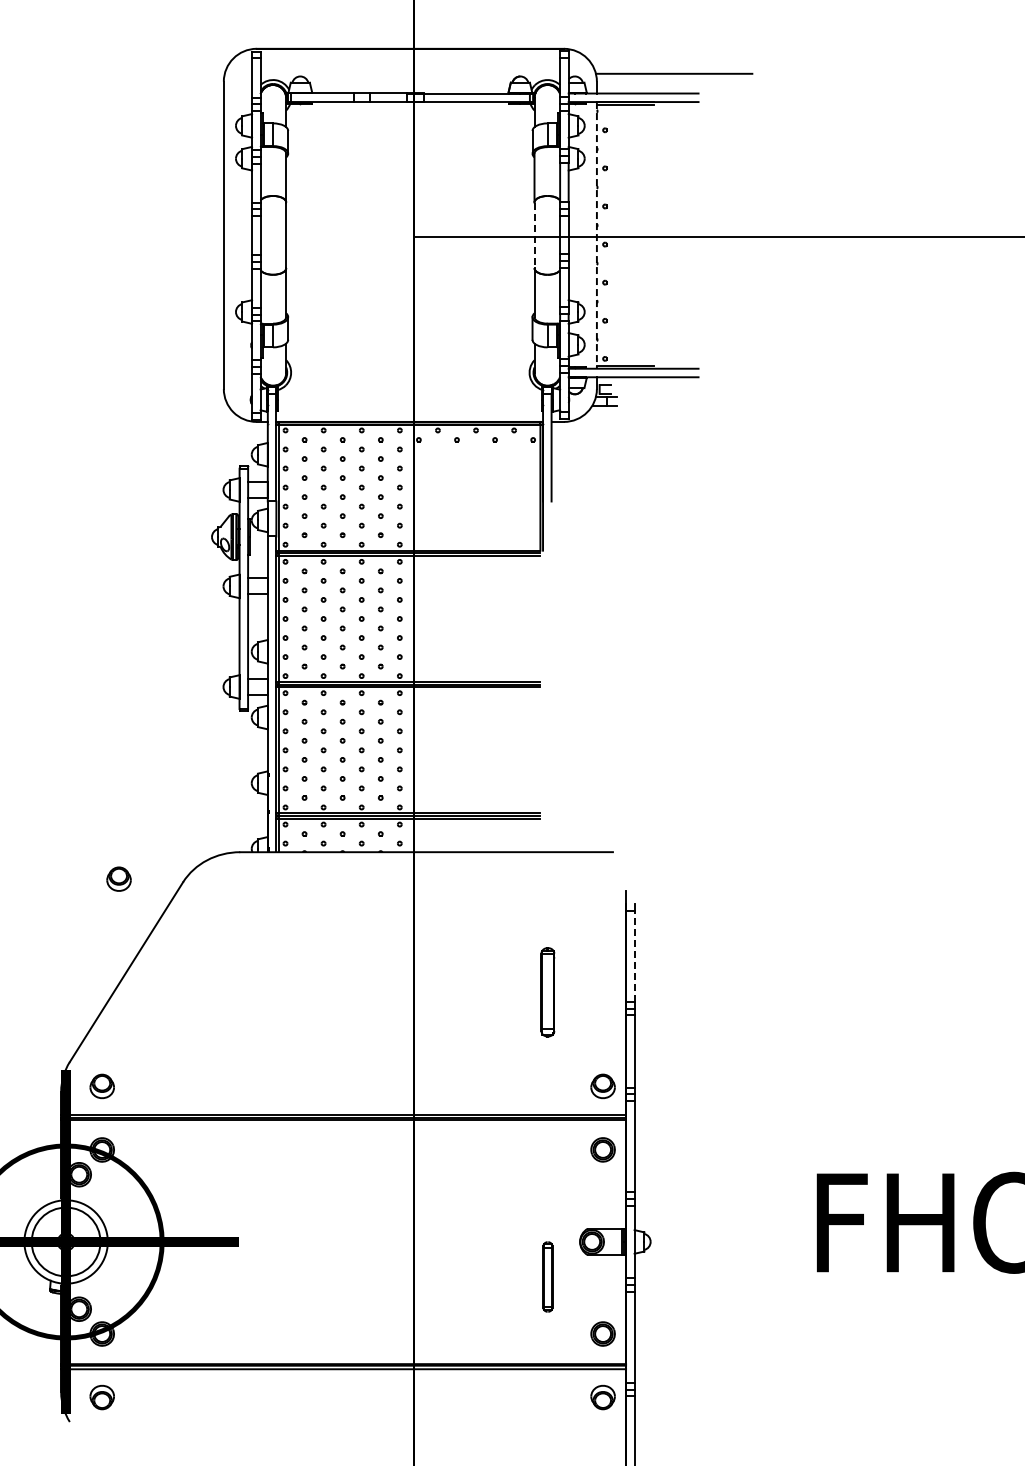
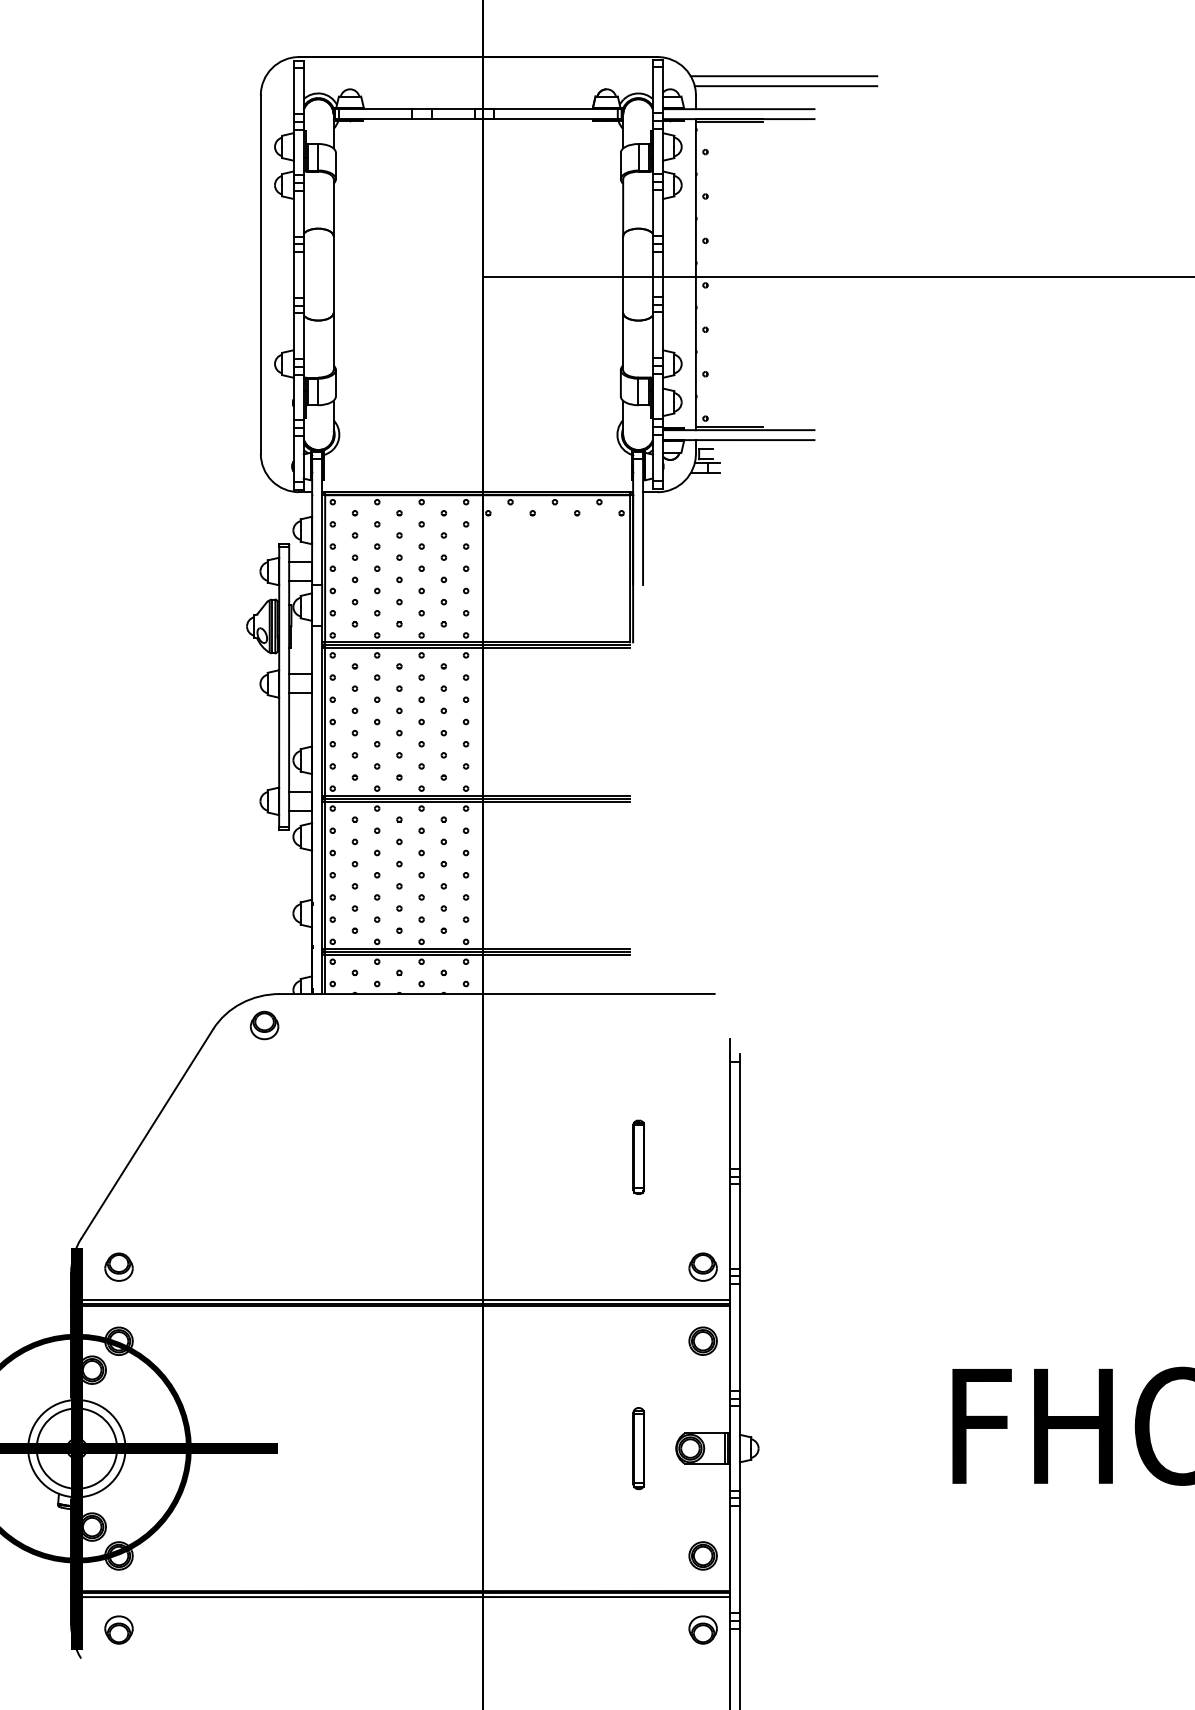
line: (672, 65) -> (784, 76), added
line: (534, 235) -> (623, 274), dashed -> solid
line: (596, 235) -> (695, 274), dashed -> solid
part: (118, 878) -> (263, 1024), moved
line: (634, 956) -> (739, 1115), dashed -> solid
part: (547, 991) -> (638, 1156), size x0.71
part: (547, 1276) -> (638, 1448), moved

